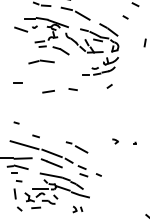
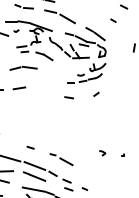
line: (72, 89) -> (68, 97), moved
line: (48, 91) -> (19, 88), moved
line: (35, 136) -> (29, 147), moved

